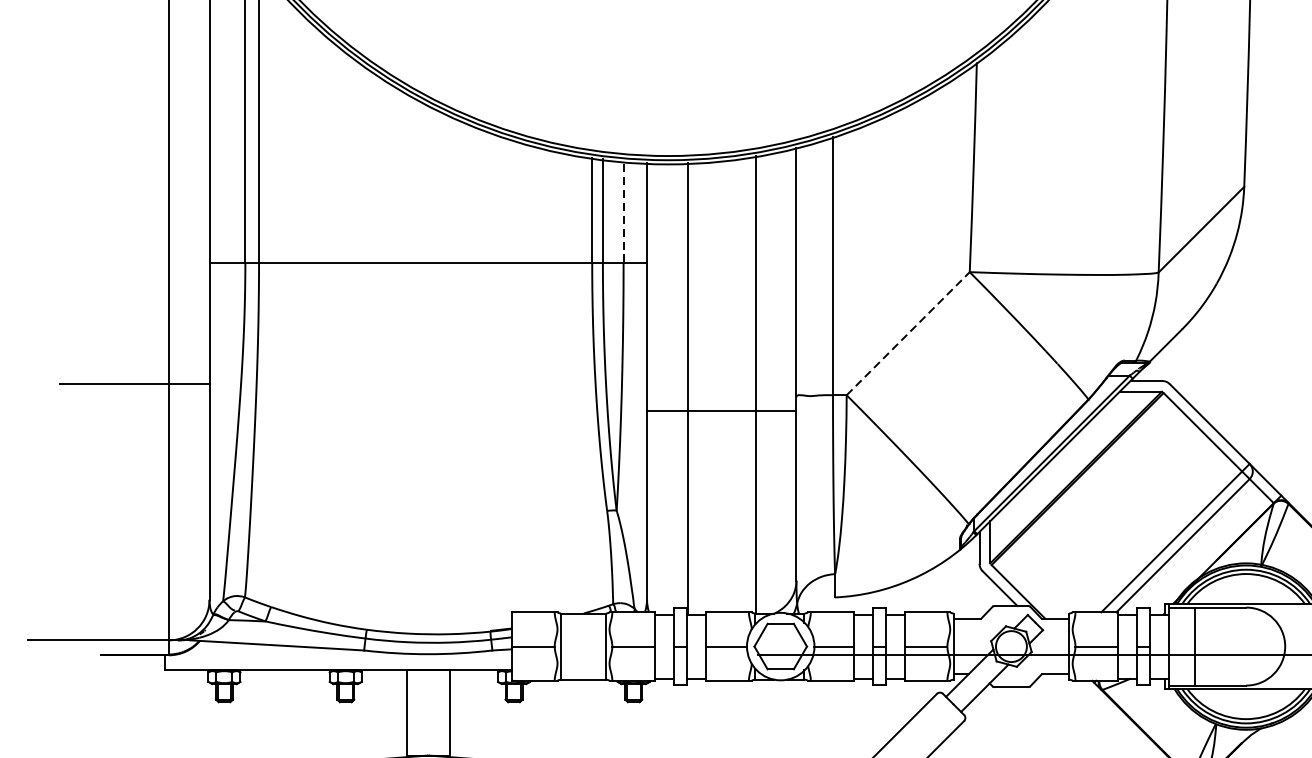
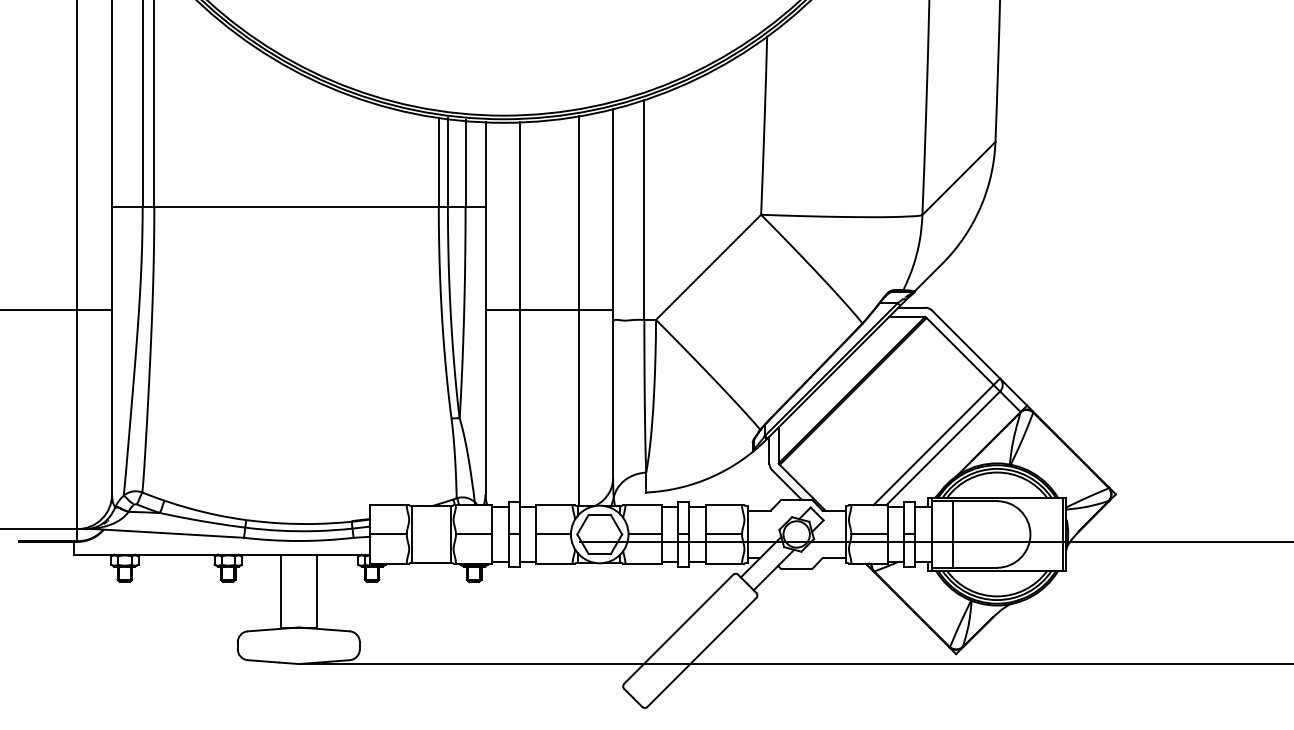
line: (623, 212) -> (465, 163), dashed -> solid
line: (908, 332) -> (708, 266), dashed -> solid
line: (721, 411) -> (549, 310), moved

